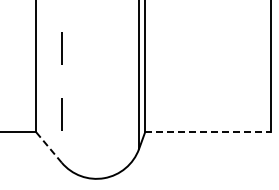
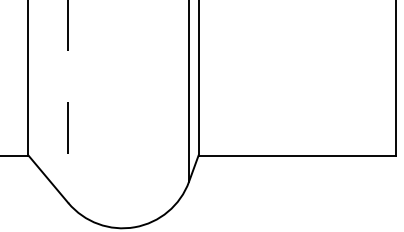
line: (208, 132) -> (297, 155), dashed -> solid
line: (48, 147) -> (47, 179), dashed -> solid

